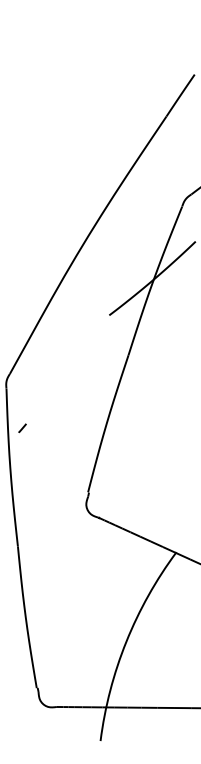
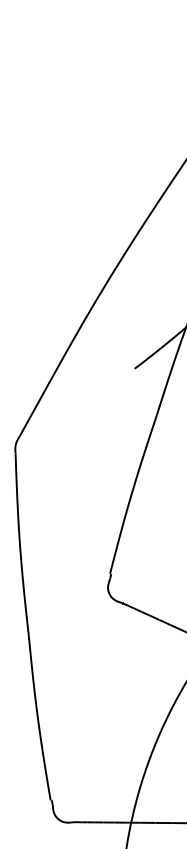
curve: (22, 427) -> (34, 498), removed

